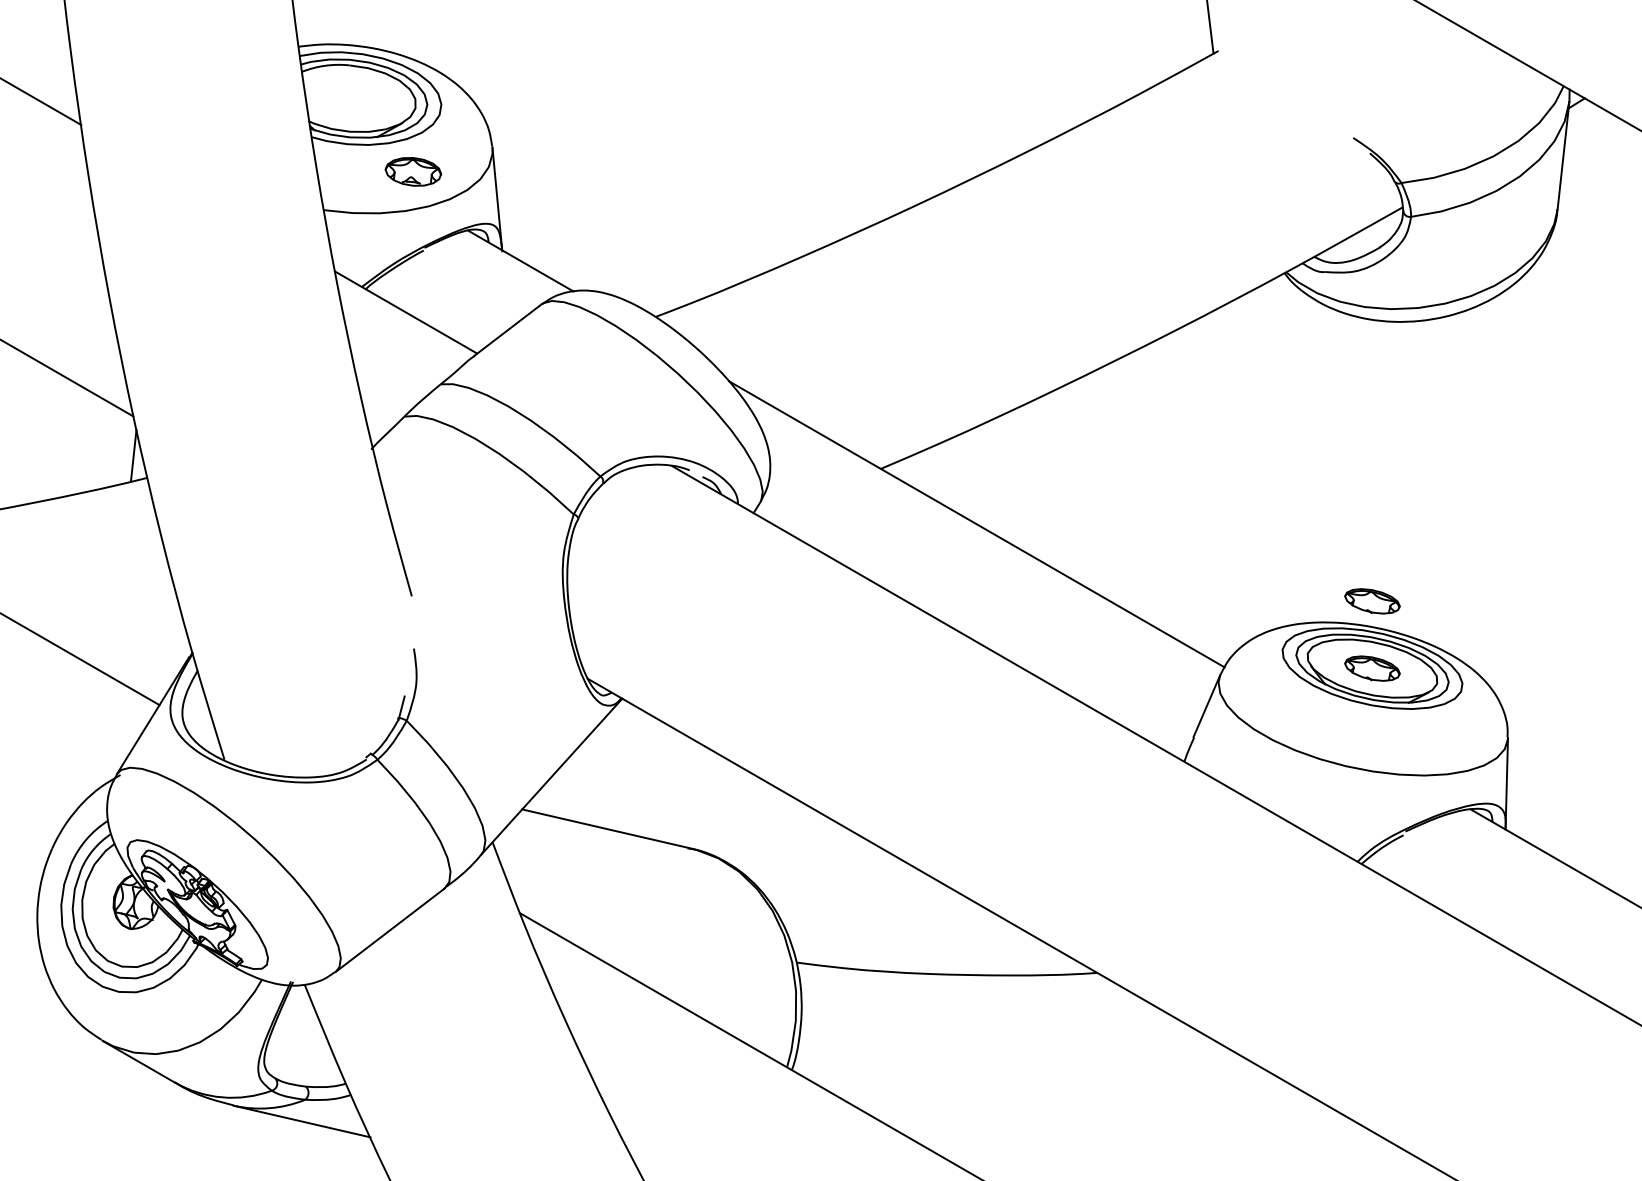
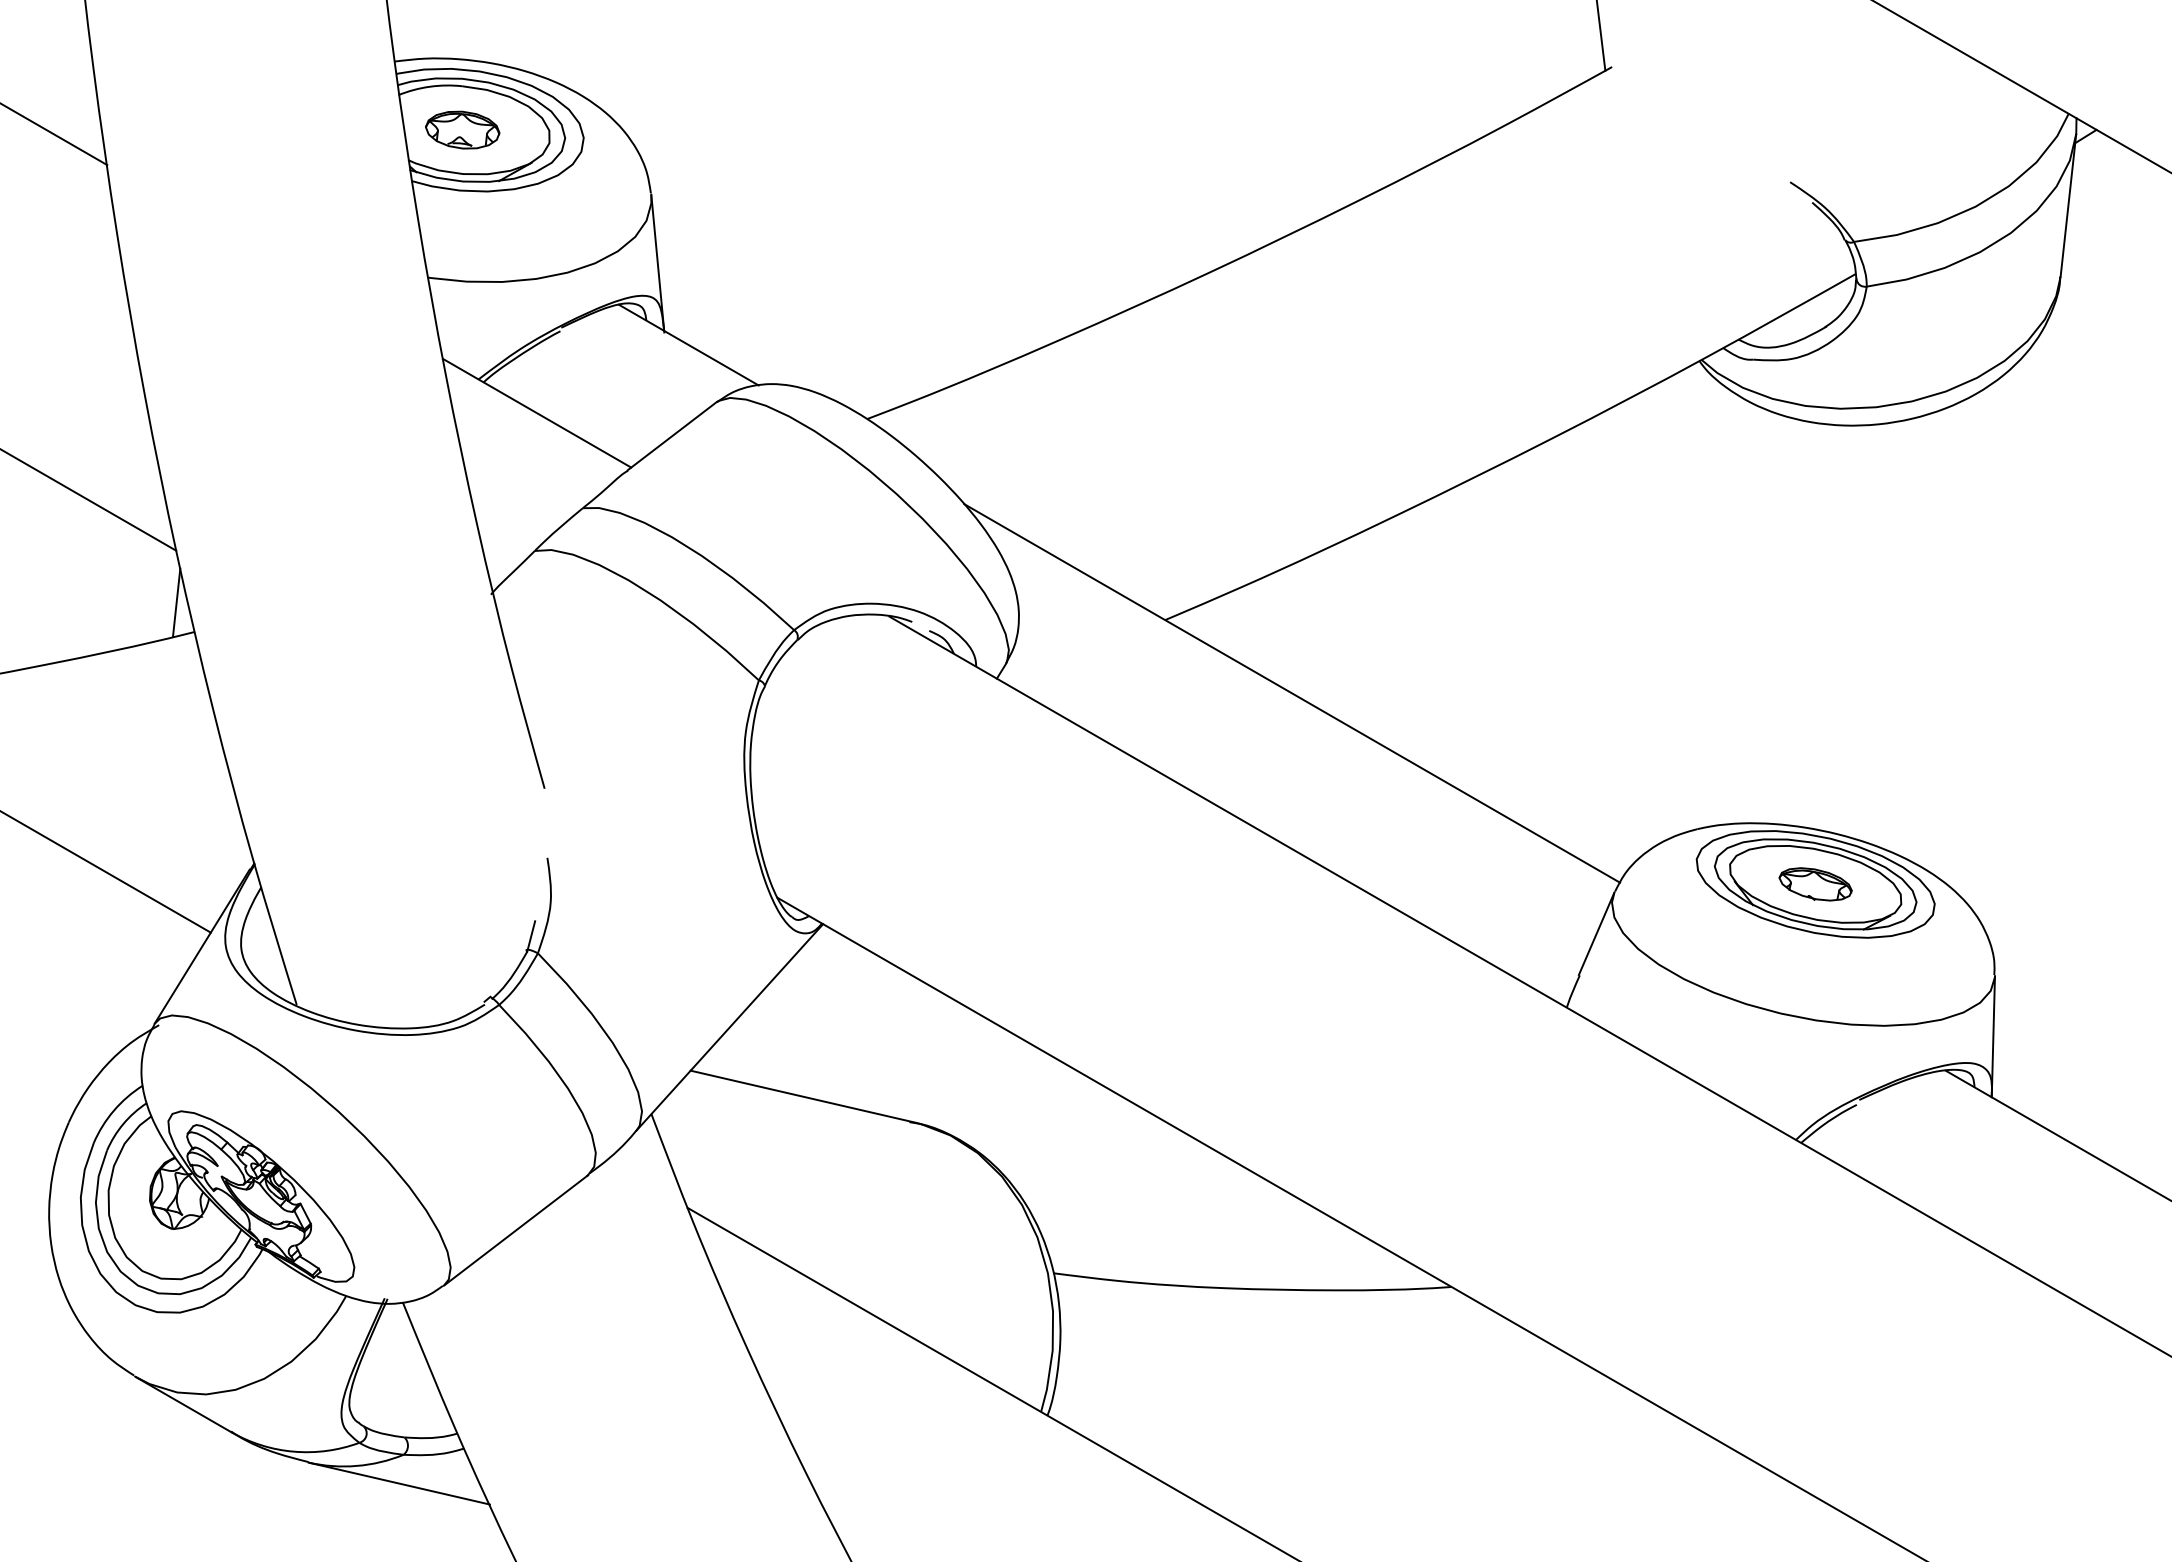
part: (413, 171) -> (462, 129), moved
part: (1372, 601) -> (1815, 795), removed

